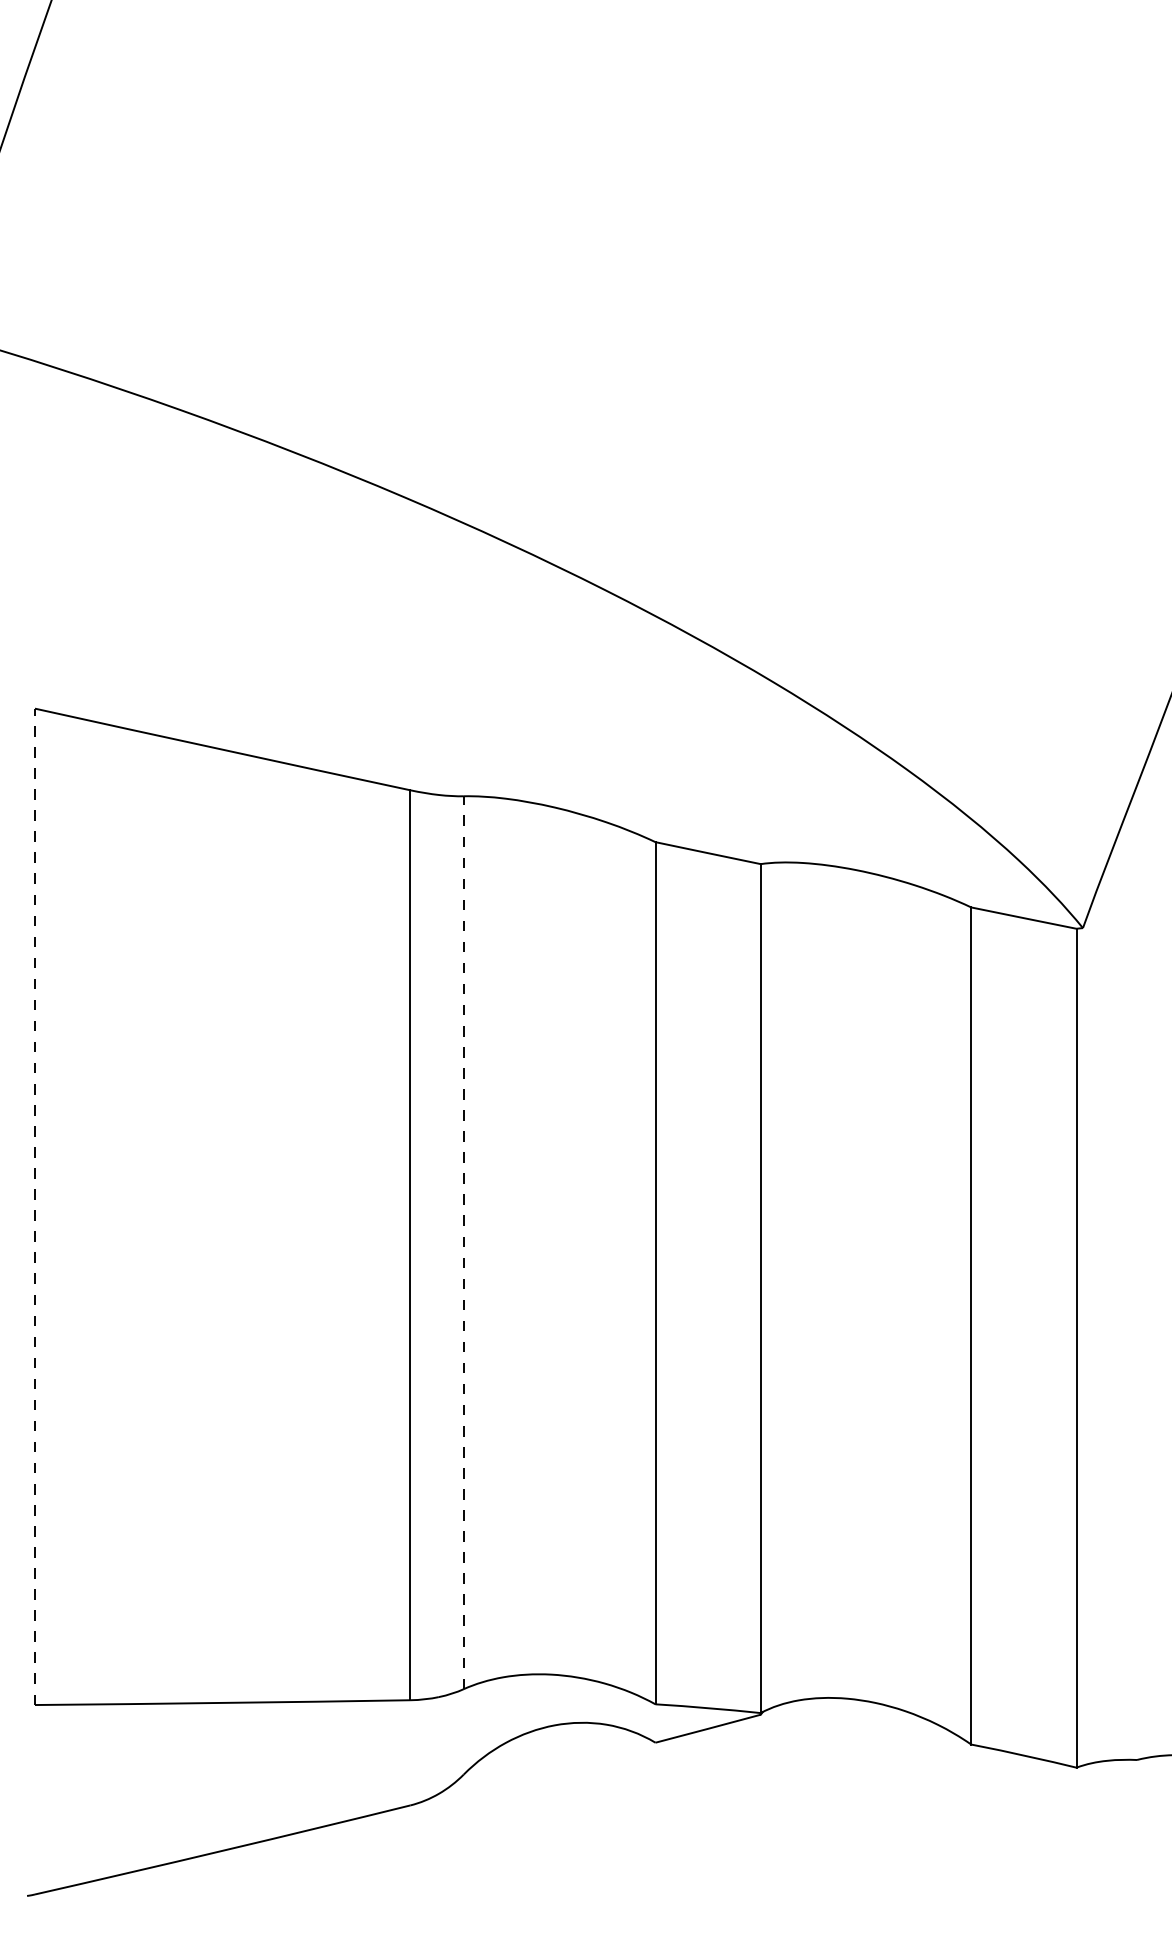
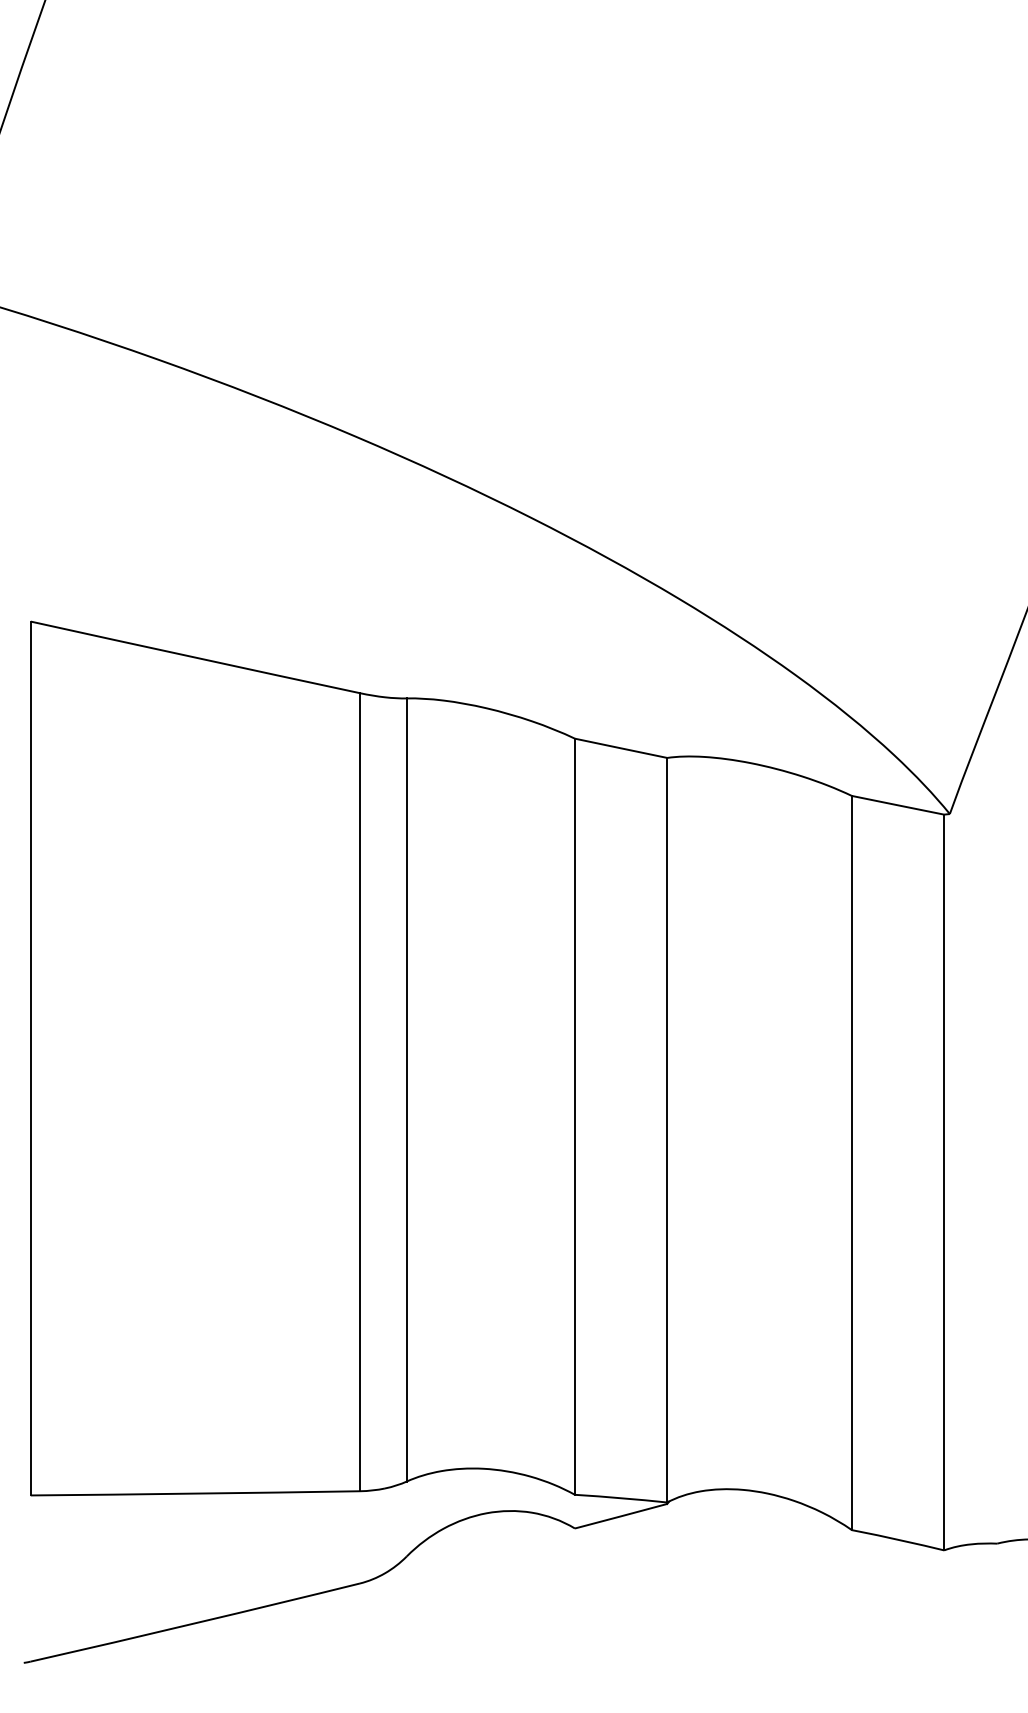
line: (34, 1206) -> (30, 1058), dashed -> solid
line: (463, 1242) -> (406, 1089), dashed -> solid

